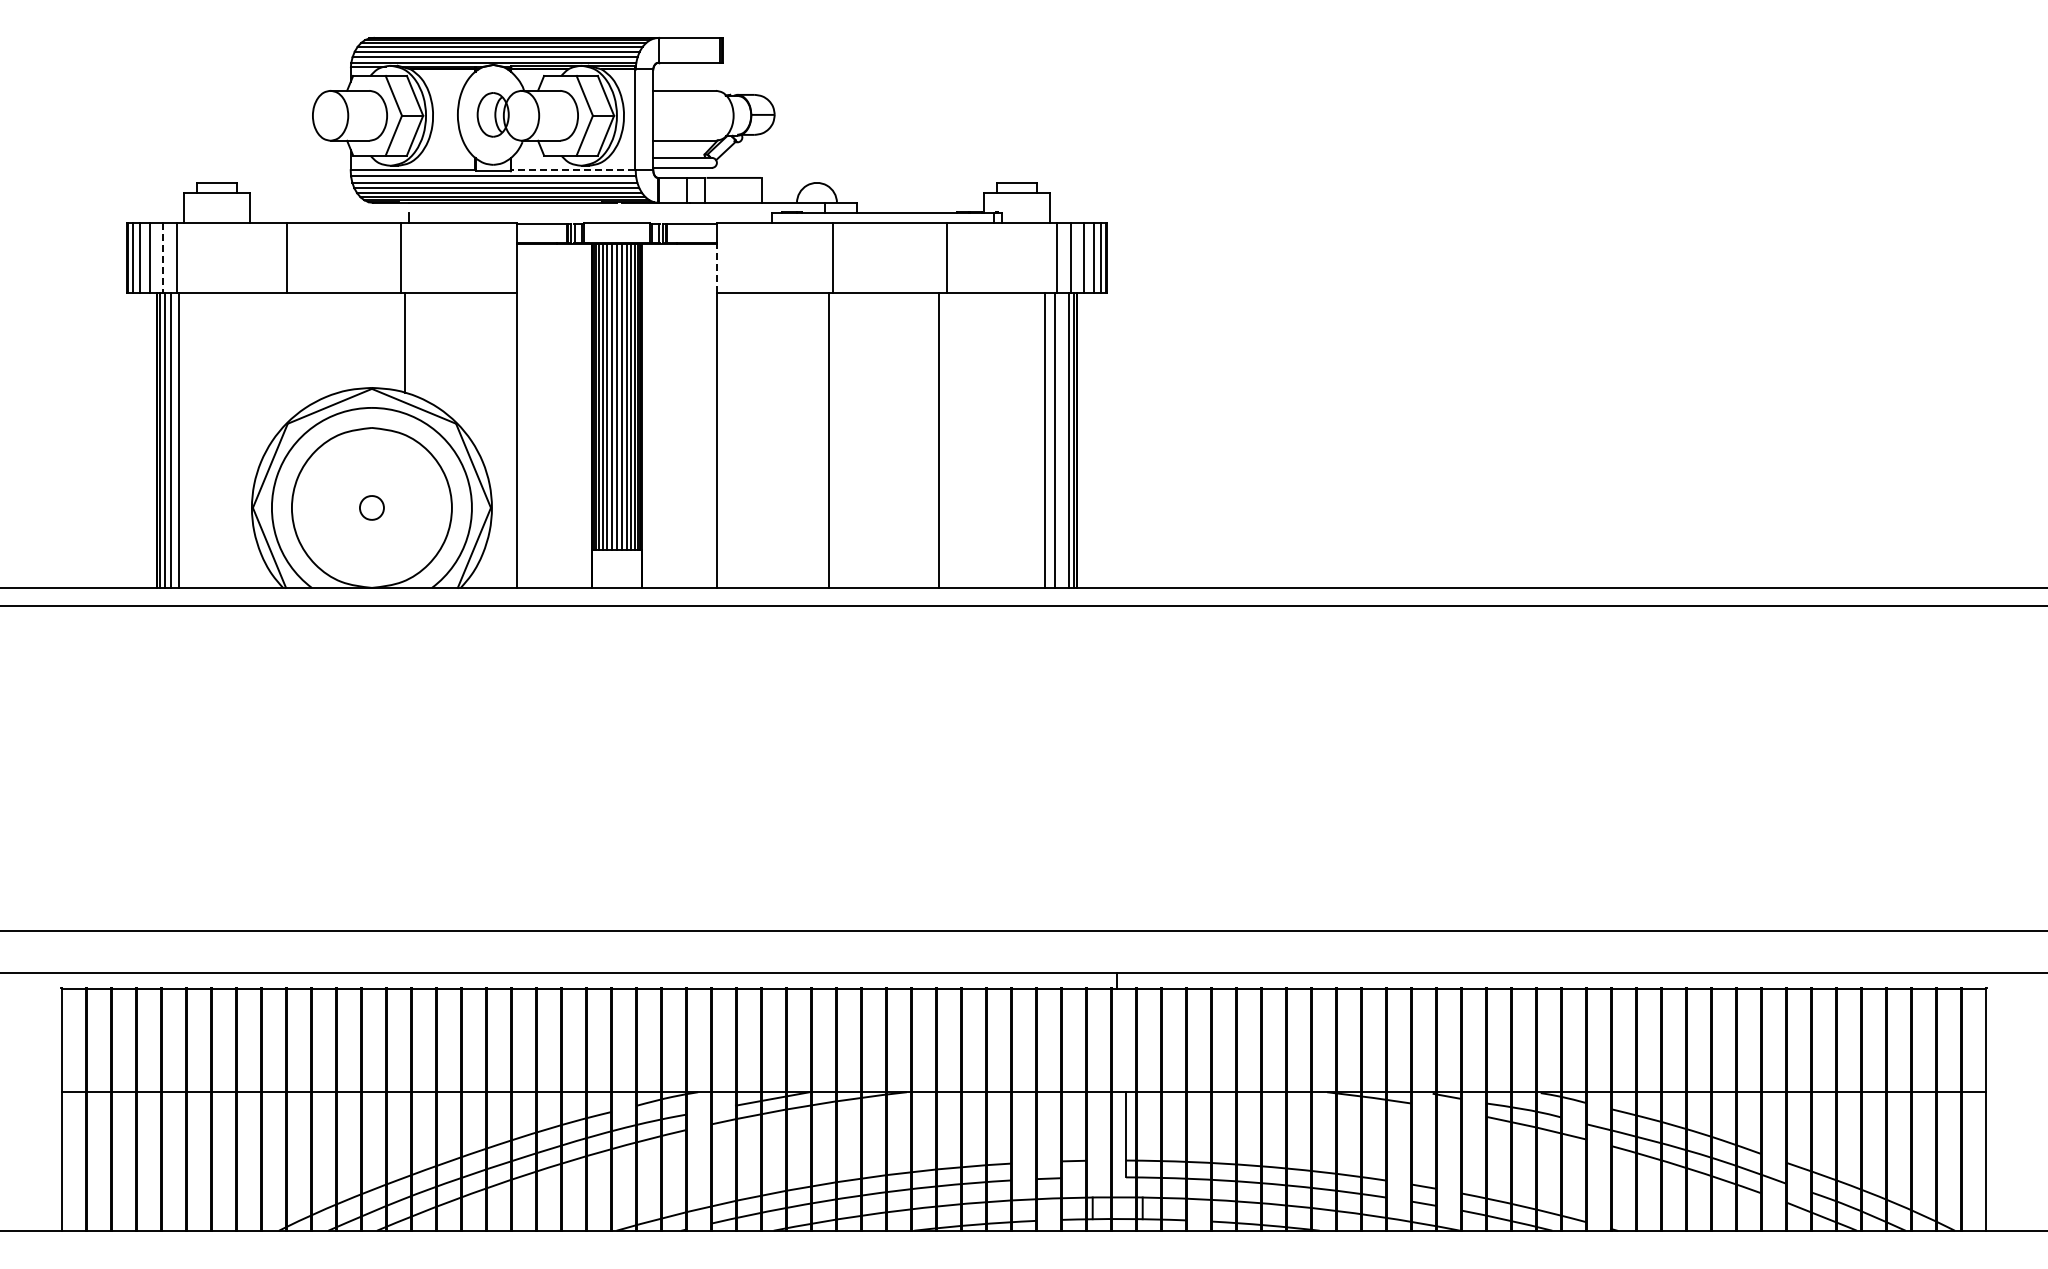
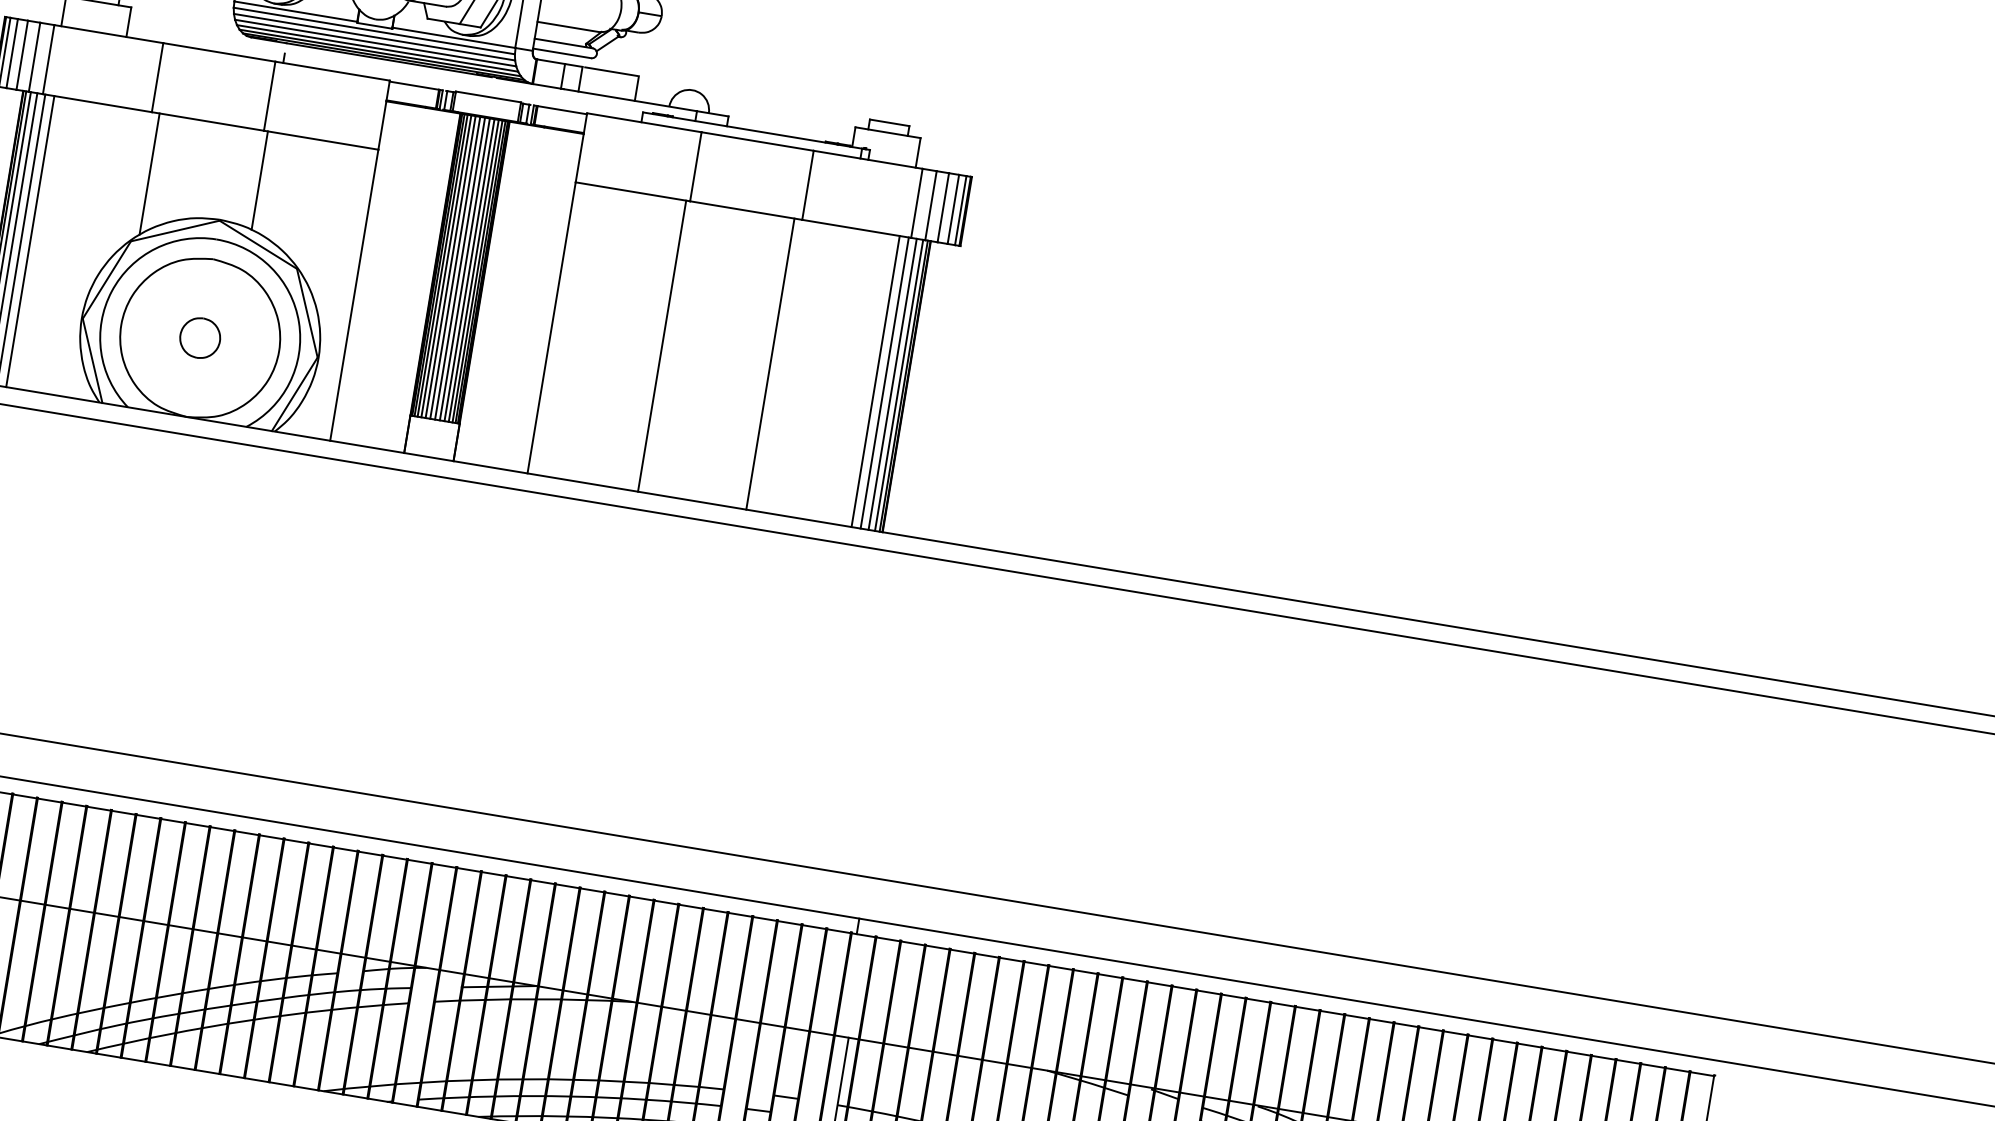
line: (572, 170) -> (453, 38), dashed -> solid
line: (162, 258) -> (34, 57), dashed -> solid
line: (716, 268) -> (579, 158), dashed -> solid
line: (295, 353) -> (150, 173), added
line: (188, 439) -> (30, 240), added
line: (1062, 439) -> (892, 383), added
part: (371, 507) -> (199, 337), size x1.67

